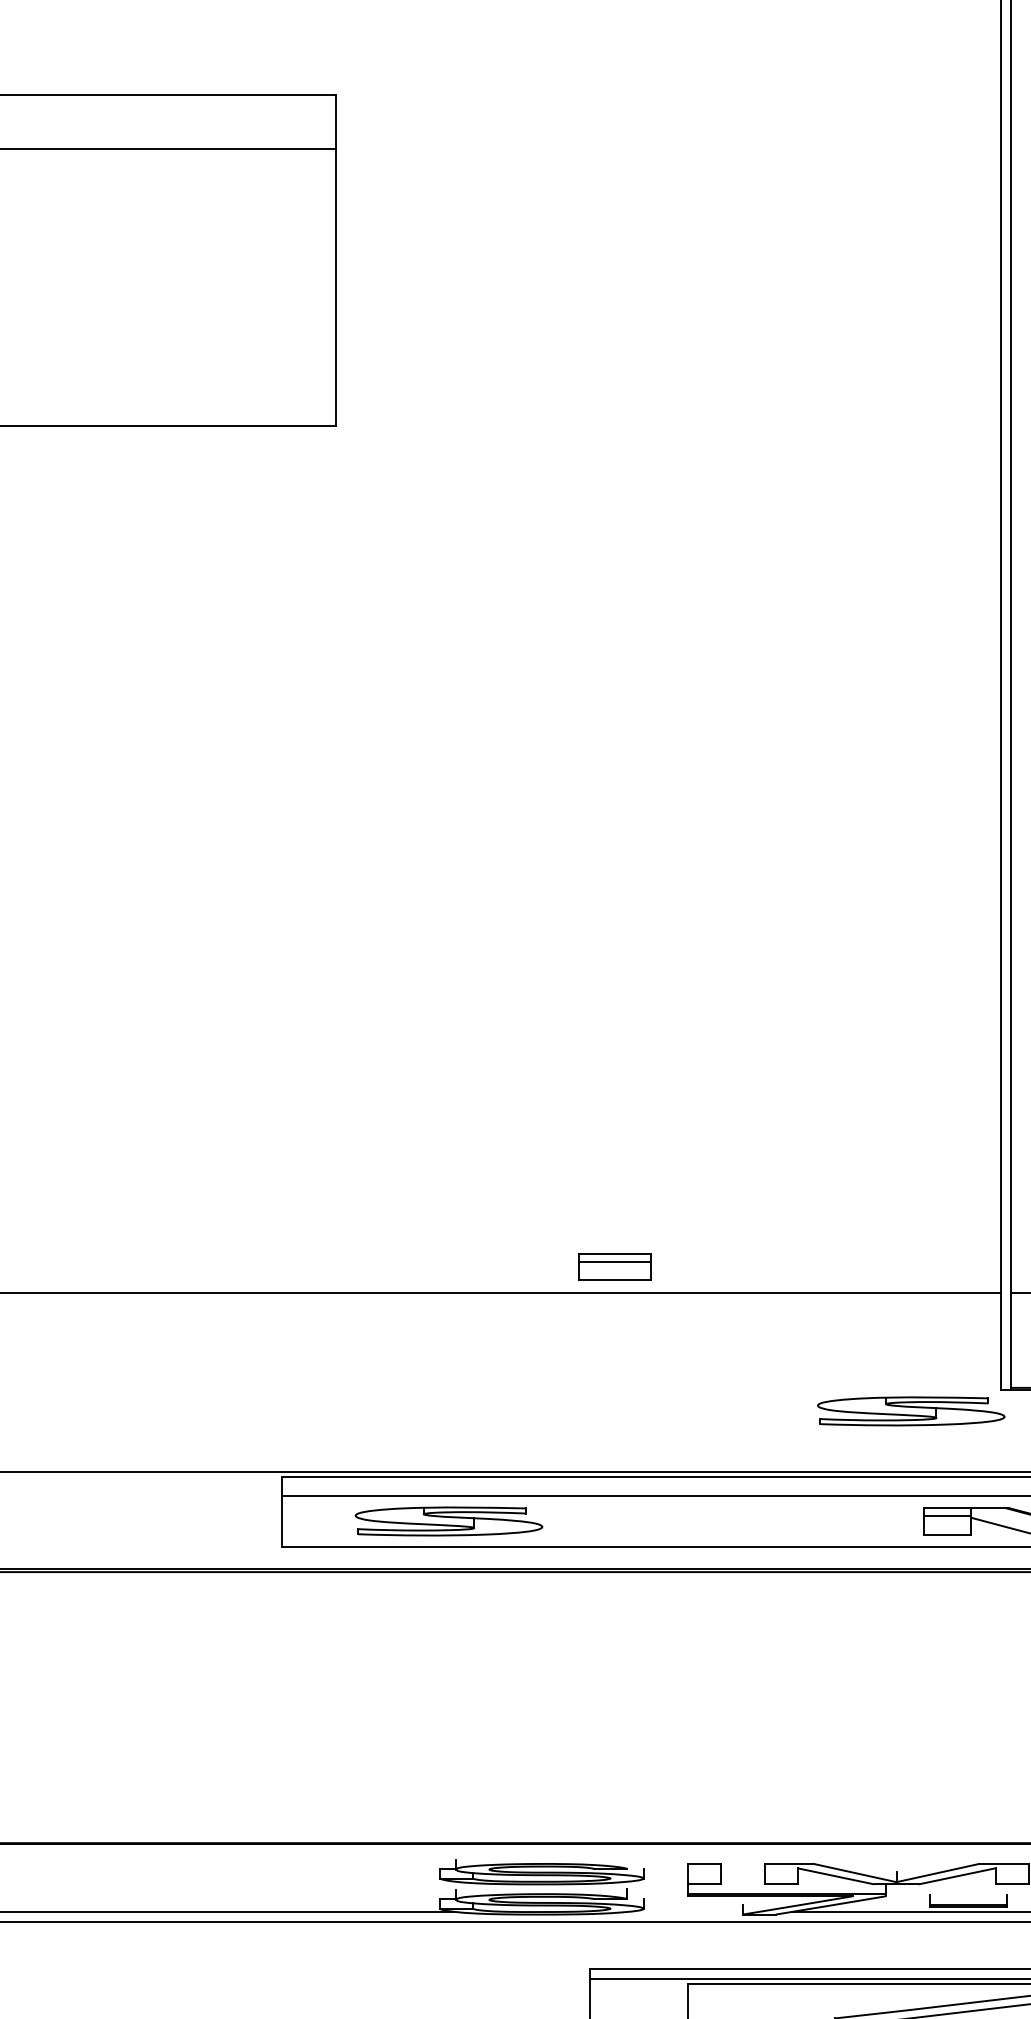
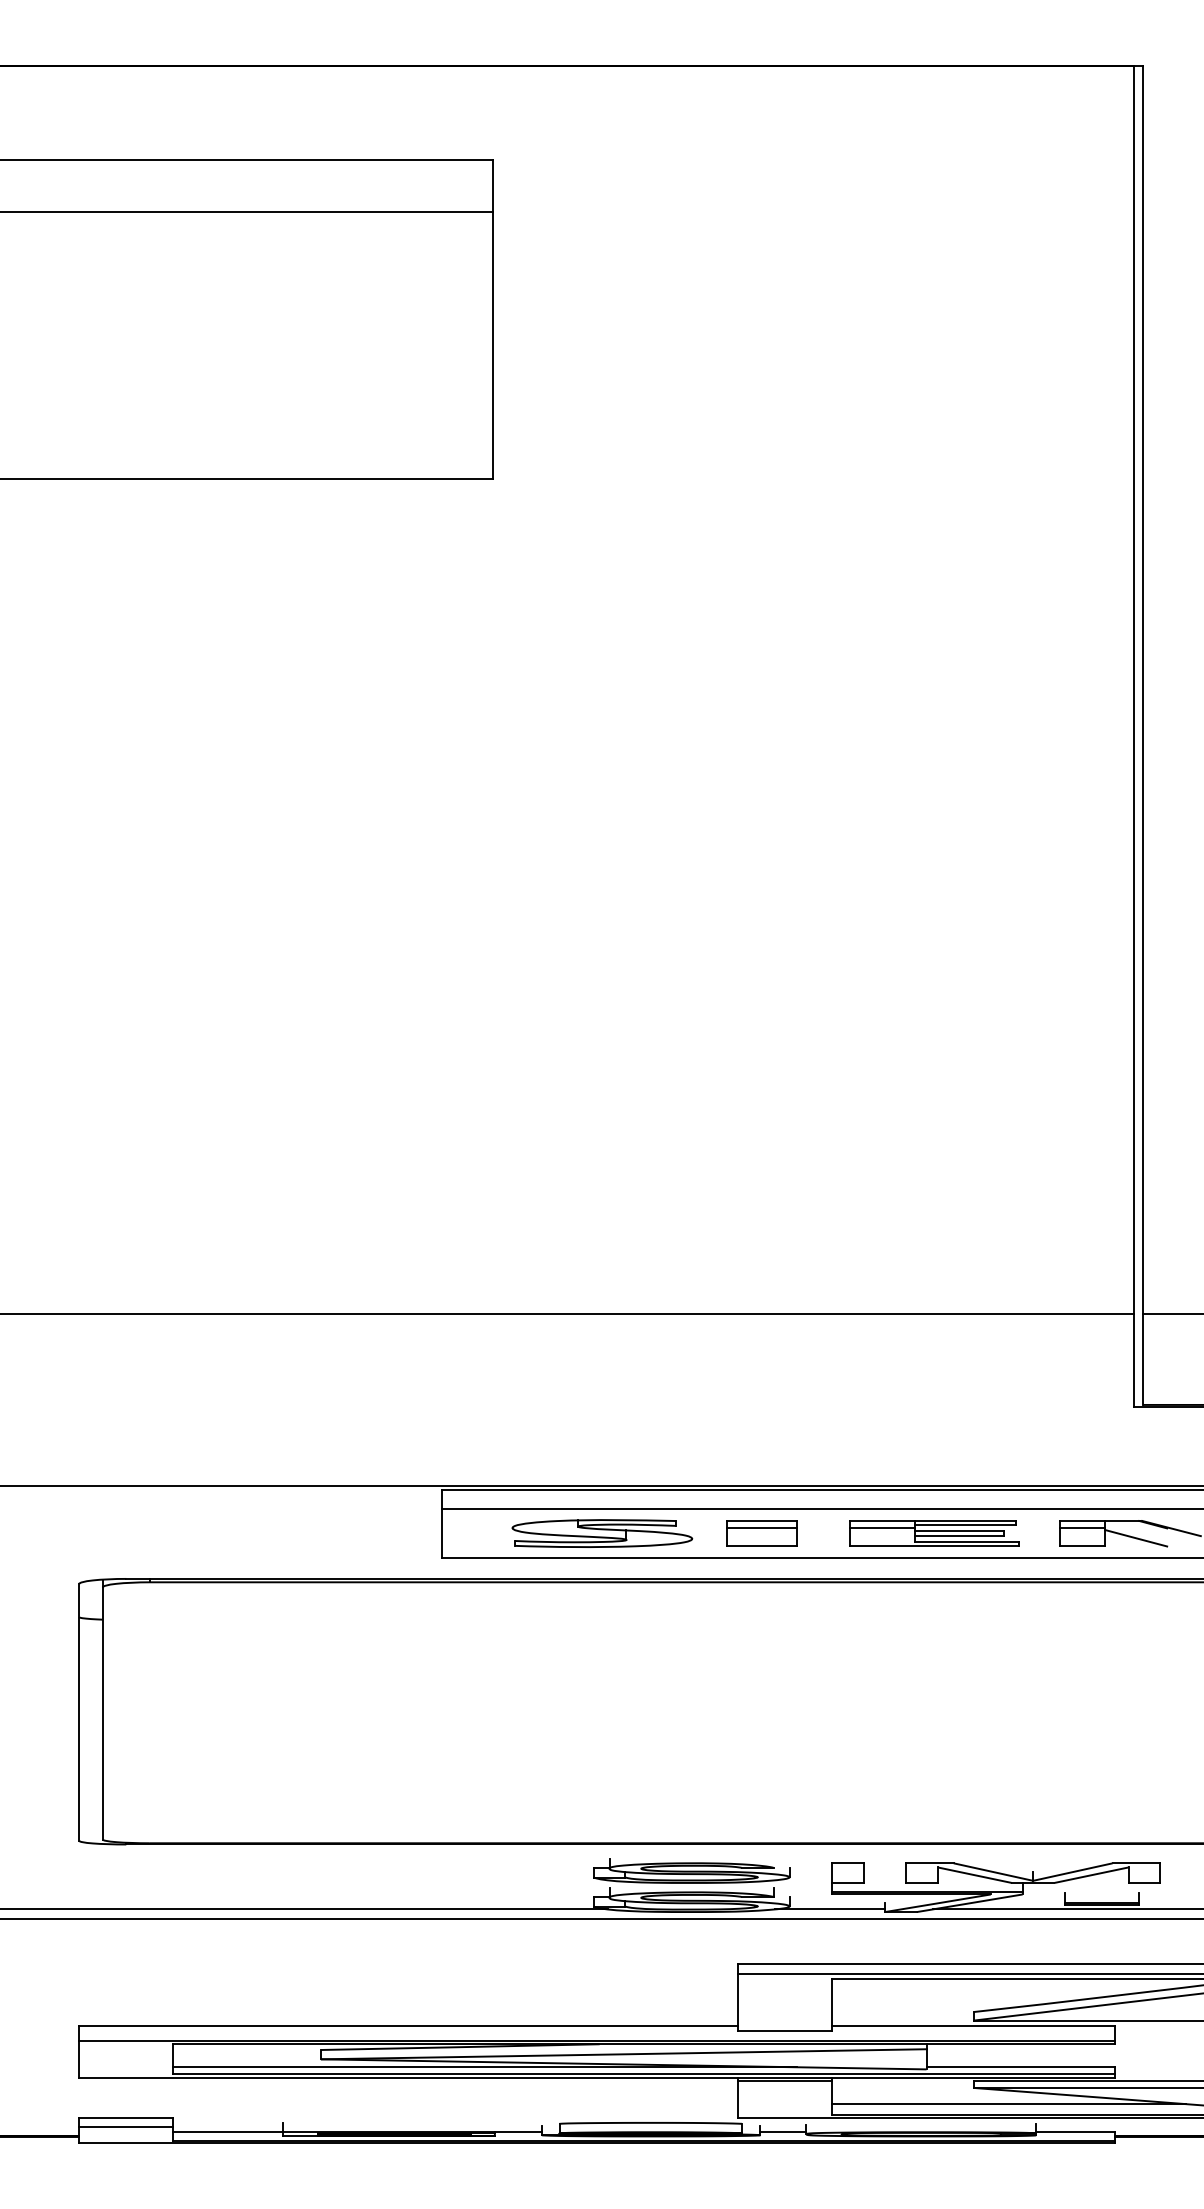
part: (614, 1266) -> (761, 1533), moved
part: (911, 1411) -> (1047, 1427), removed
part: (794, 1521) -> (934, 1533), added
line: (684, 1911) -> (829, 1909), added

